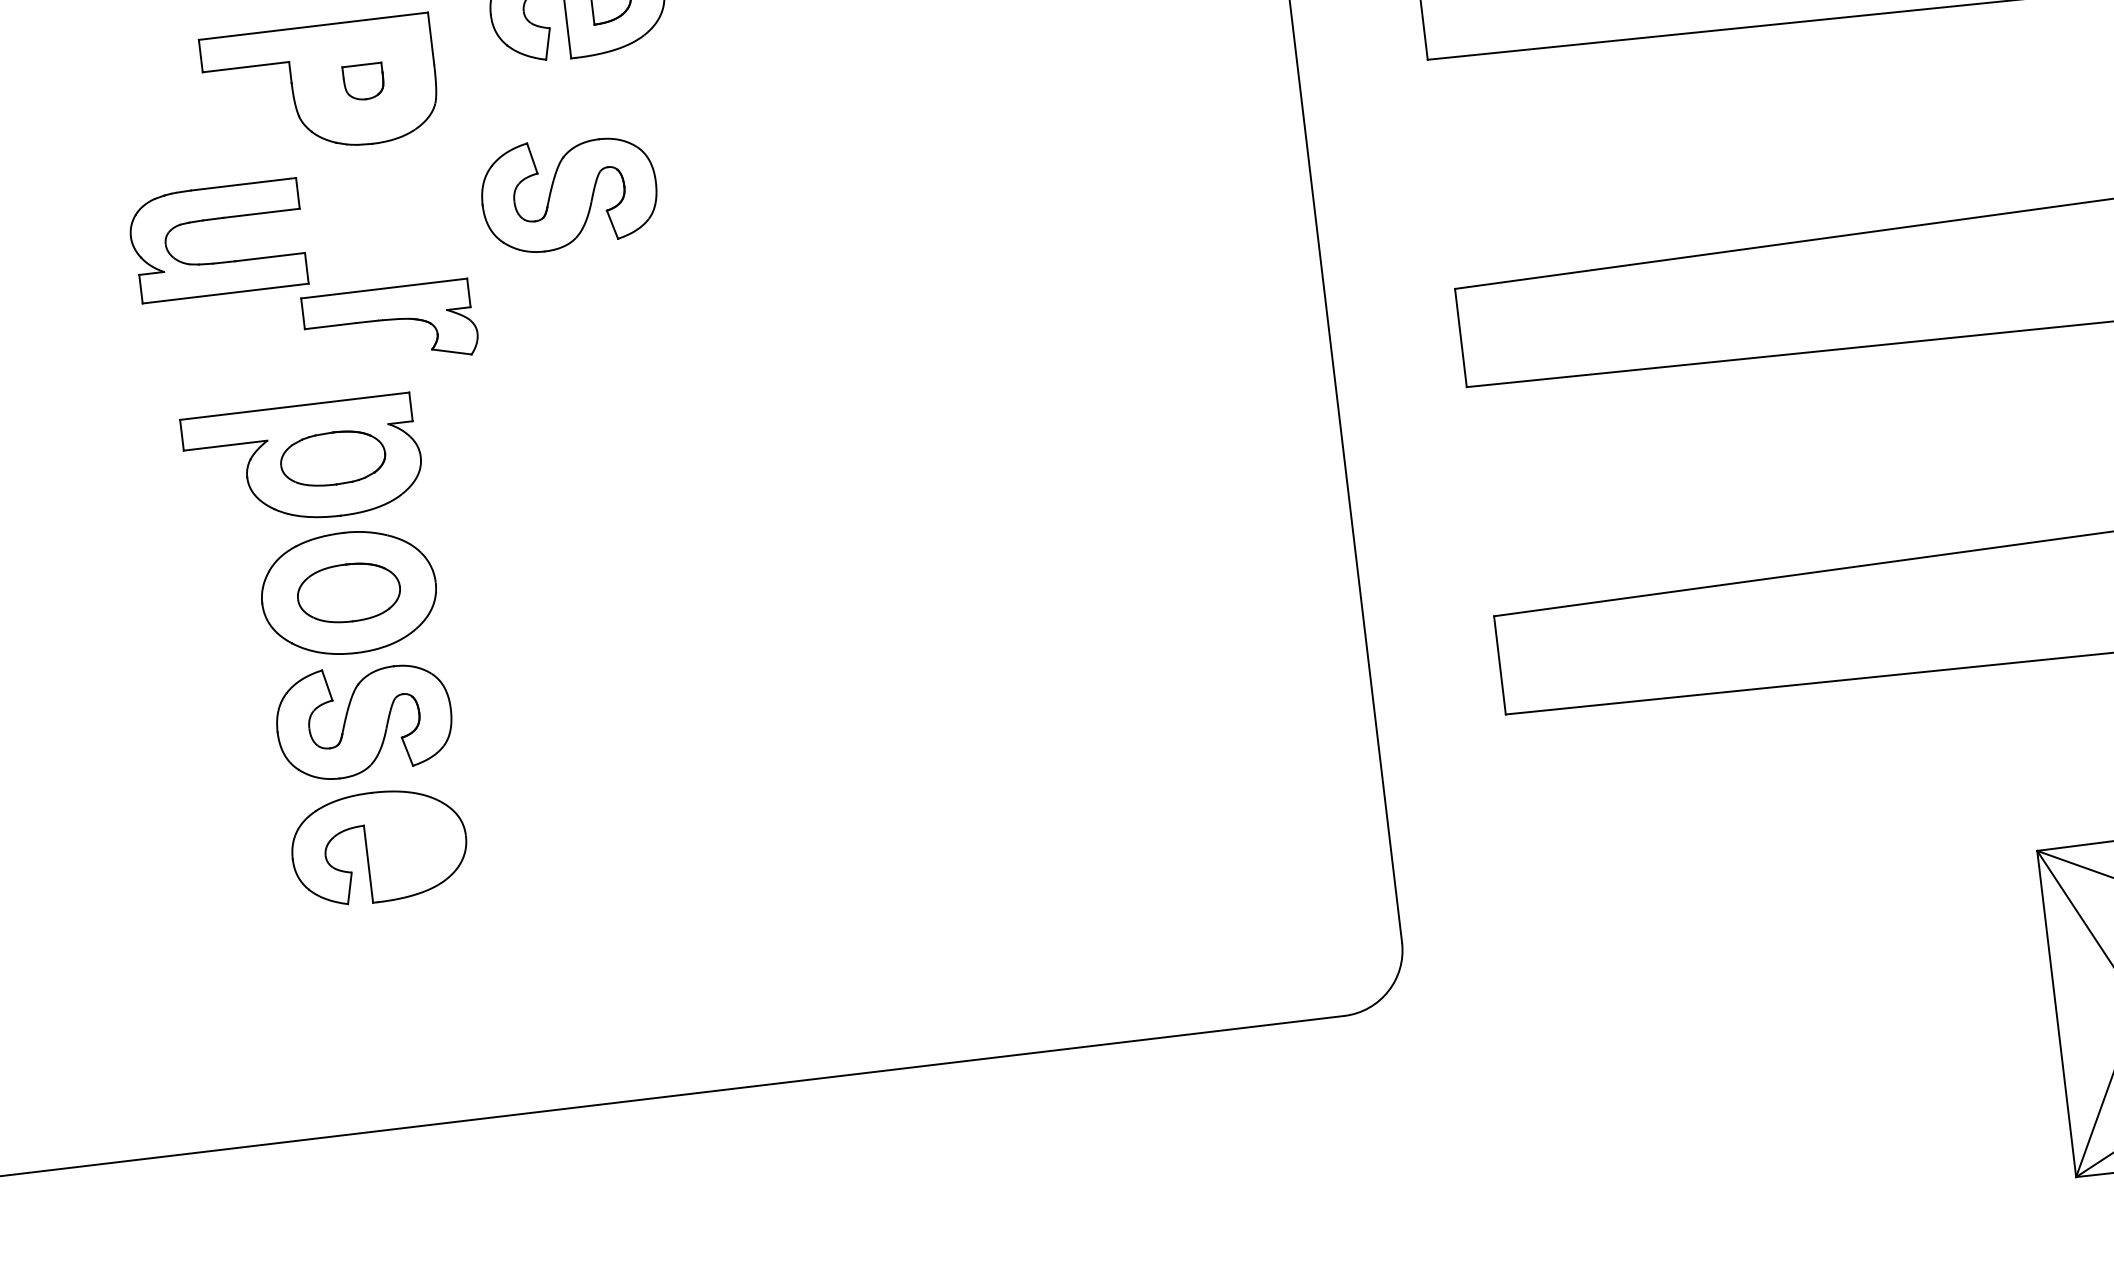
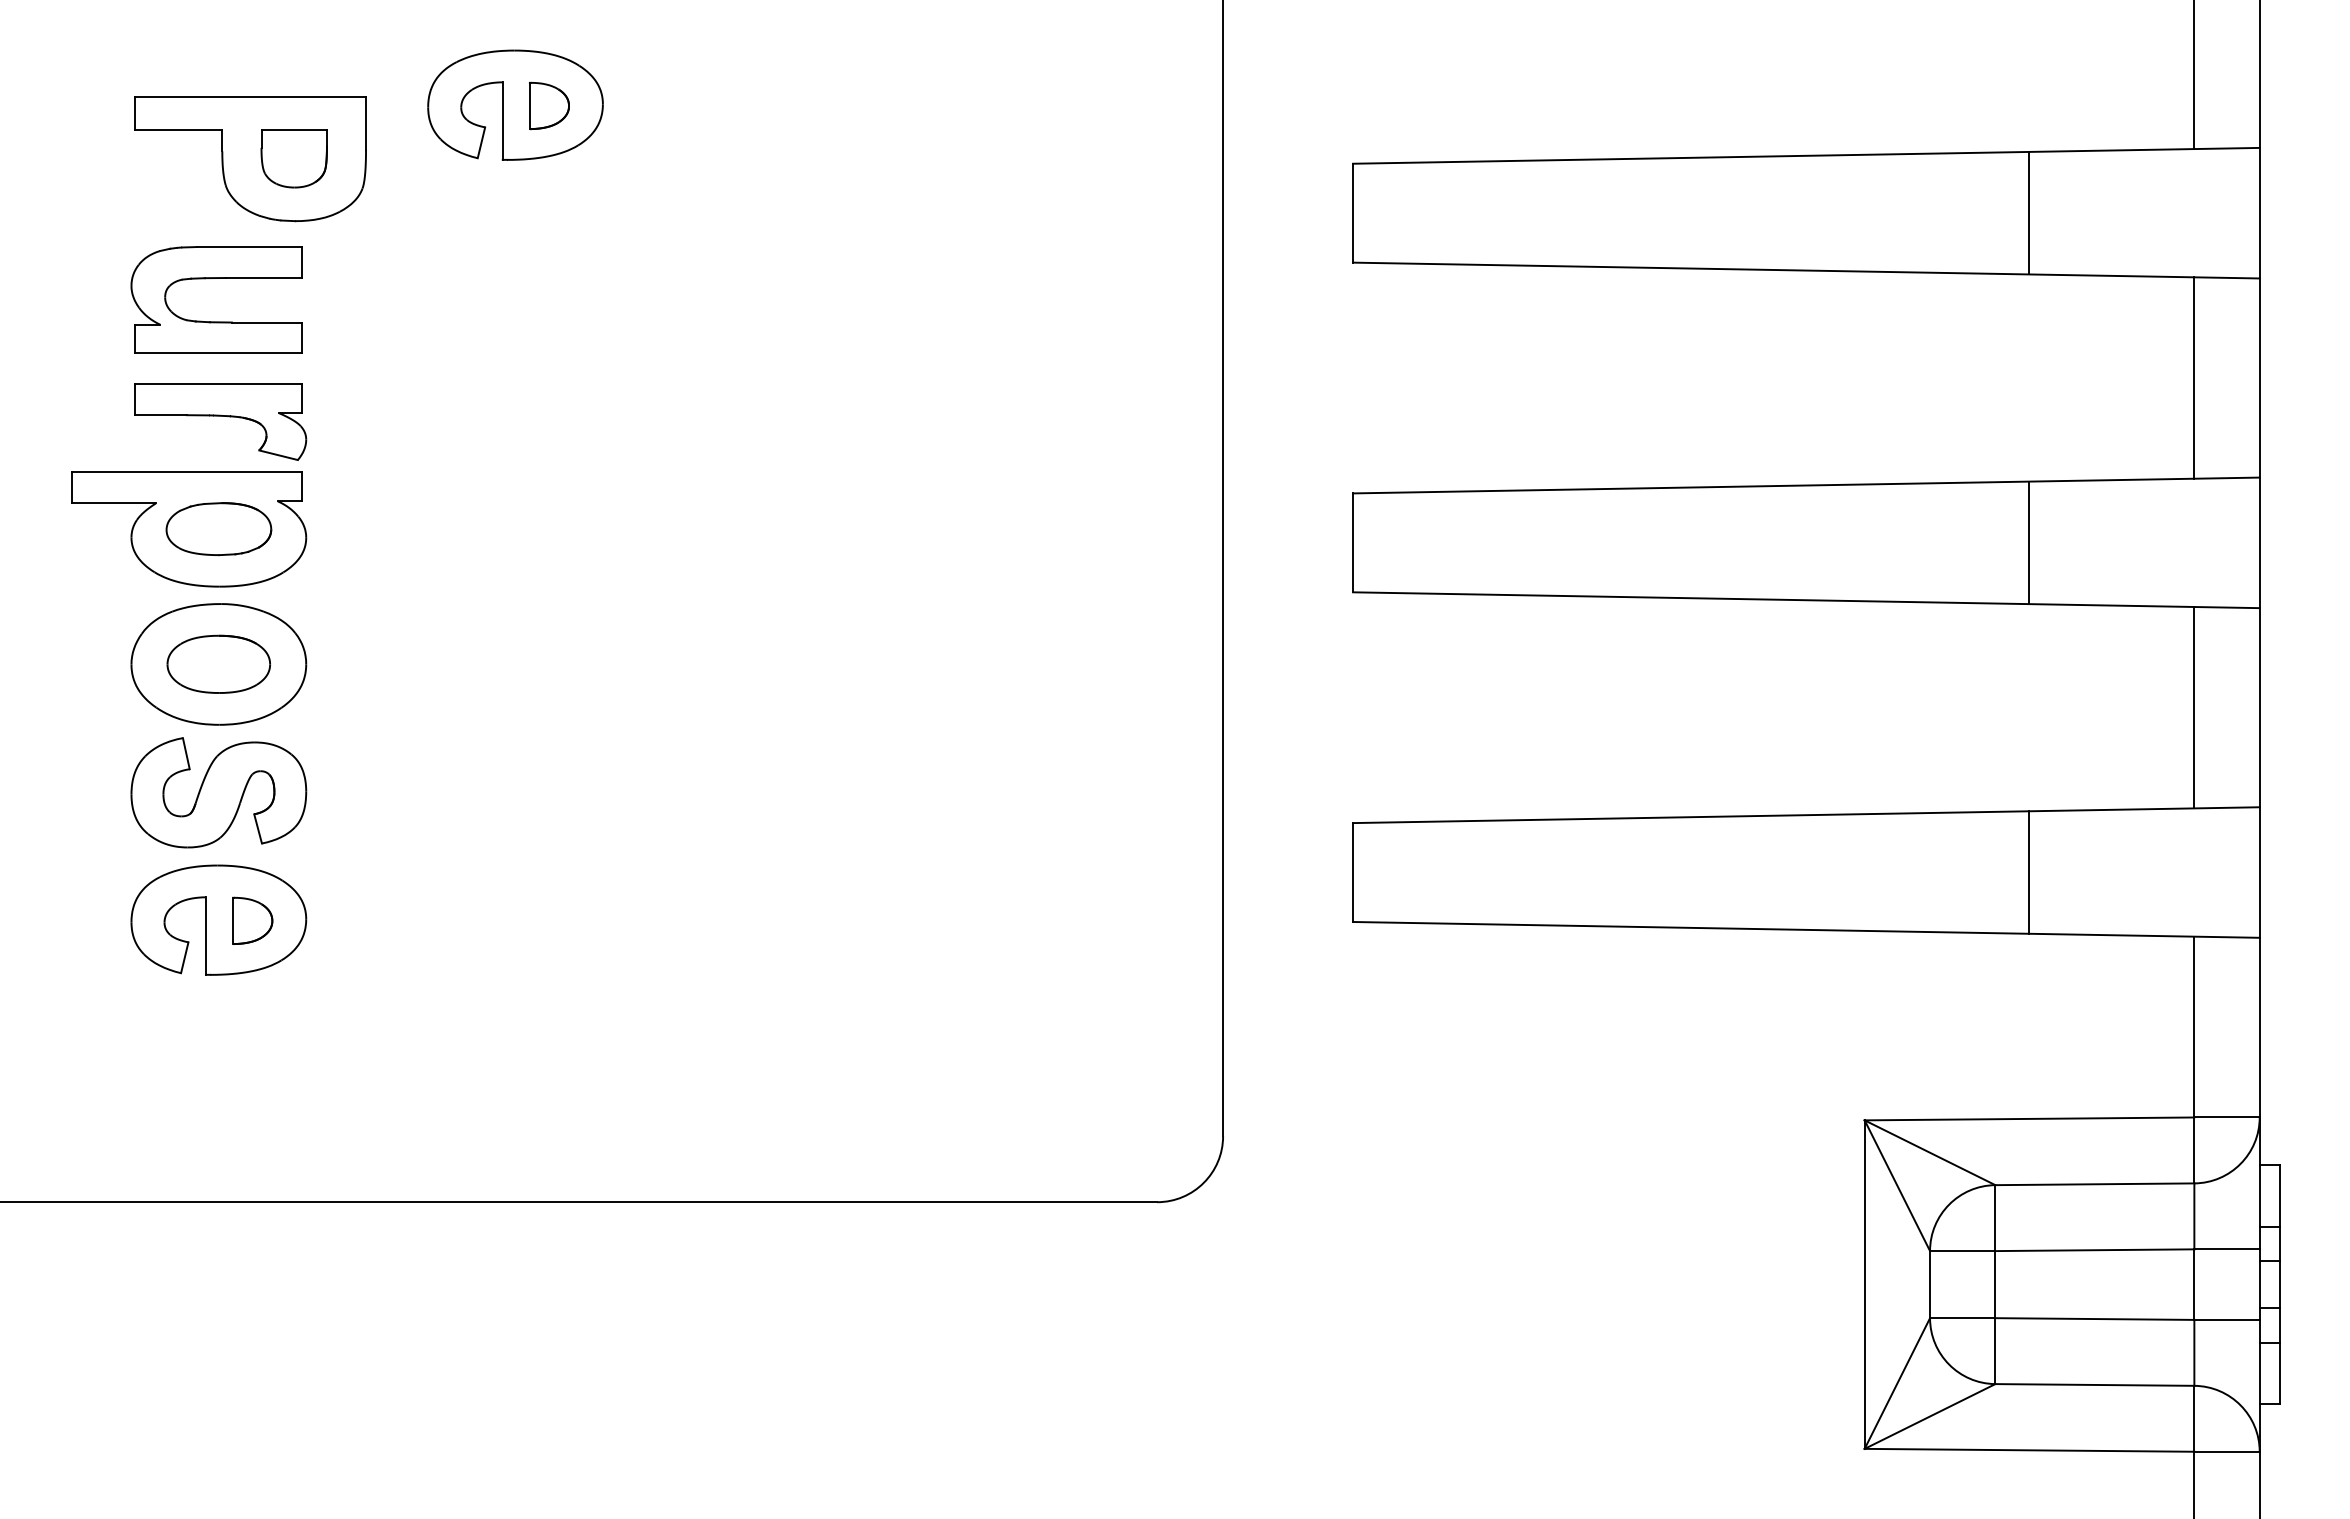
part: (363, 81) -> (293, 158), size x1.67
part: (568, 193) -> (484, 293), removed
part: (214, 219) -> (216, 278), moved
part: (390, 325) -> (220, 421), moved
part: (412, 843) -> (252, 920), added

